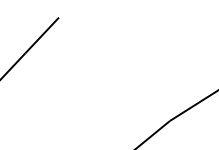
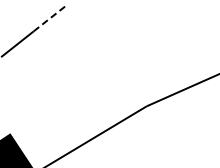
line: (41, 35) -> (49, 18), solid -> dashed

